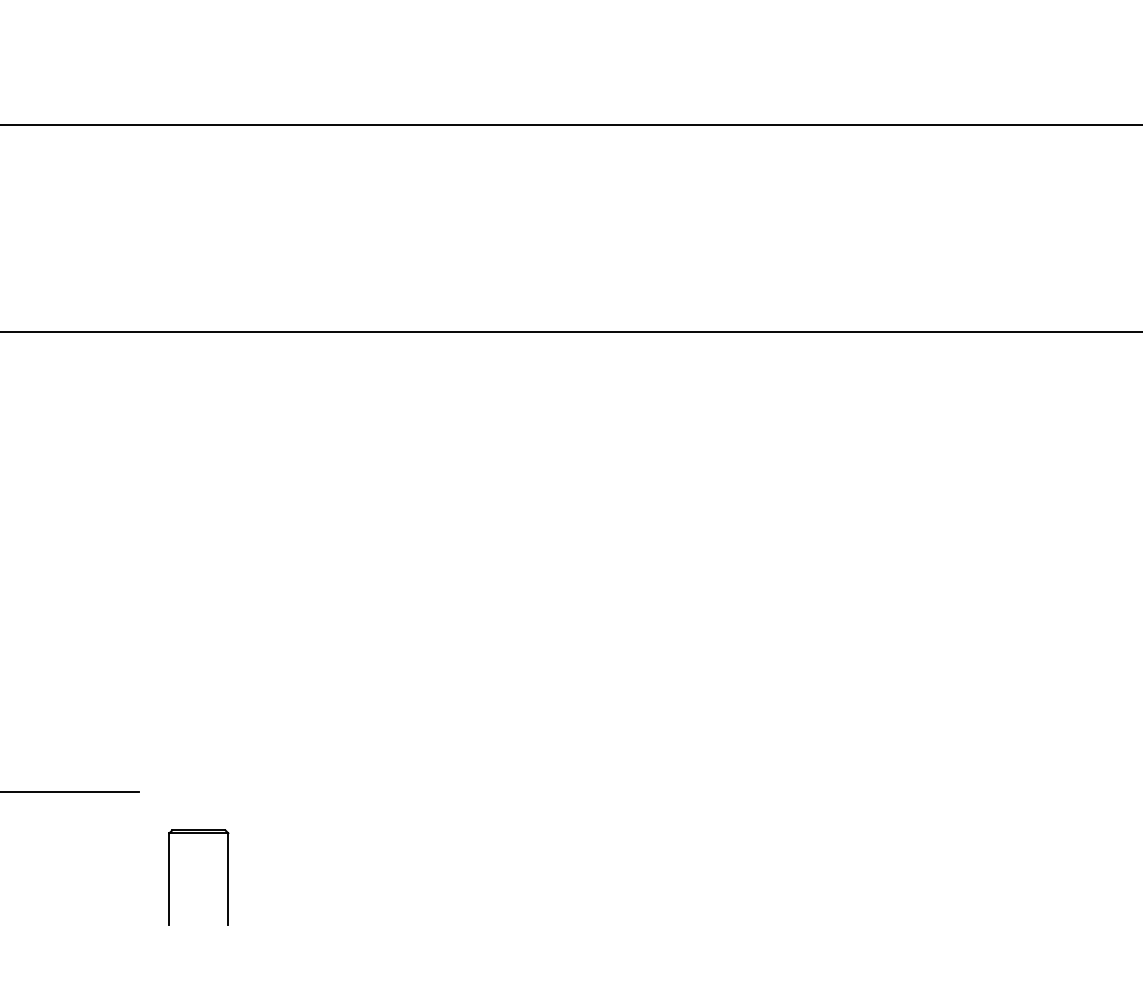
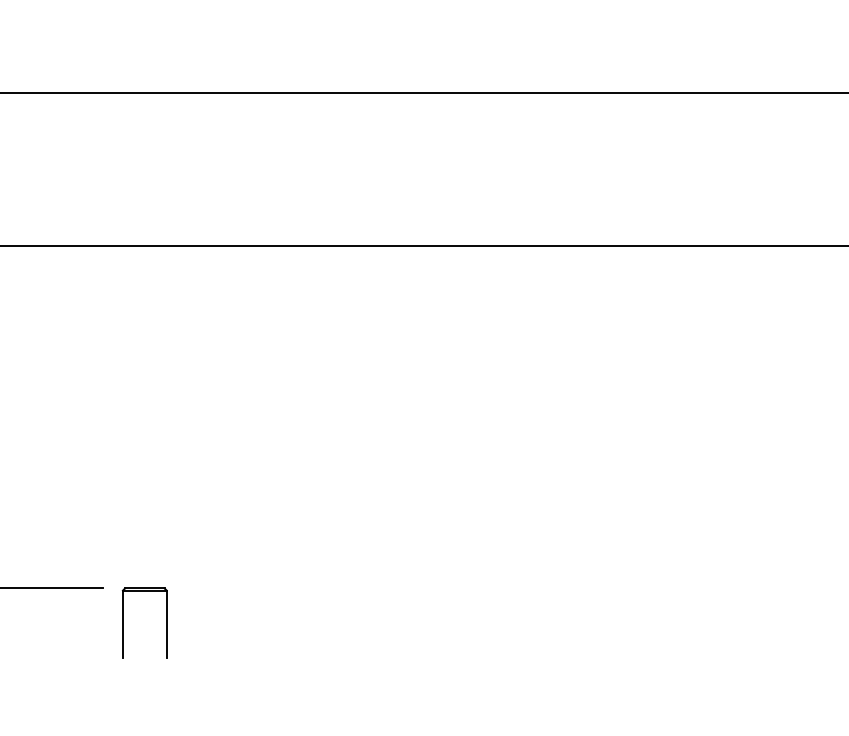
part: (169, 877) -> (123, 623), moved

